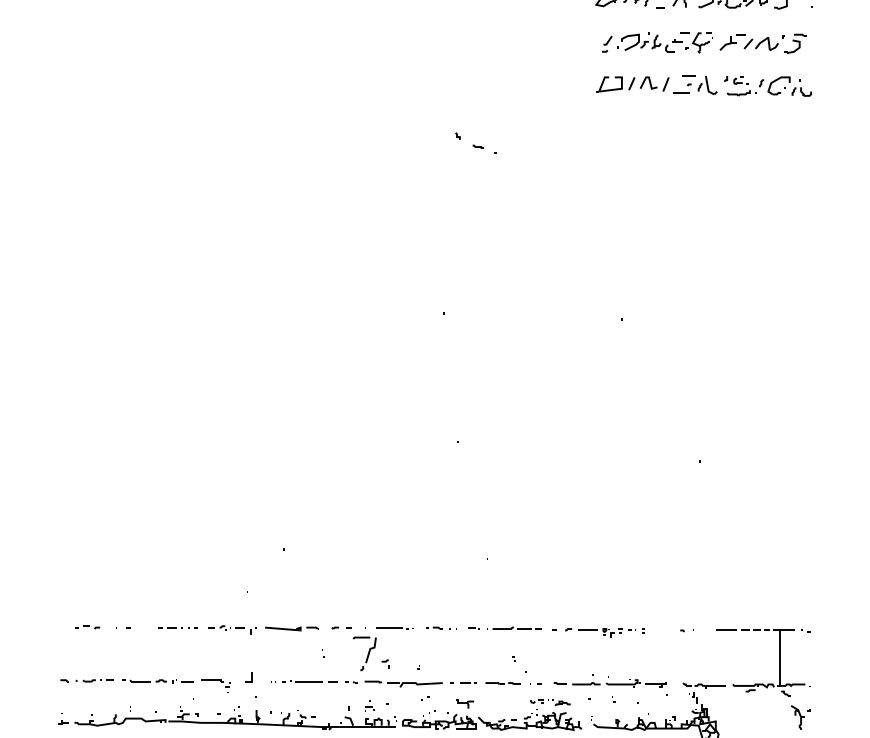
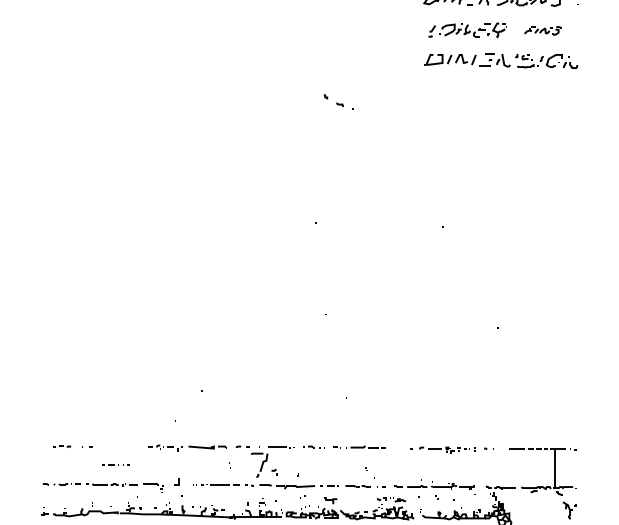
part: (762, 43) -> (542, 30), size x0.6
part: (177, 627) -> (115, 464), moved
part: (597, 631) -> (442, 449), moved

